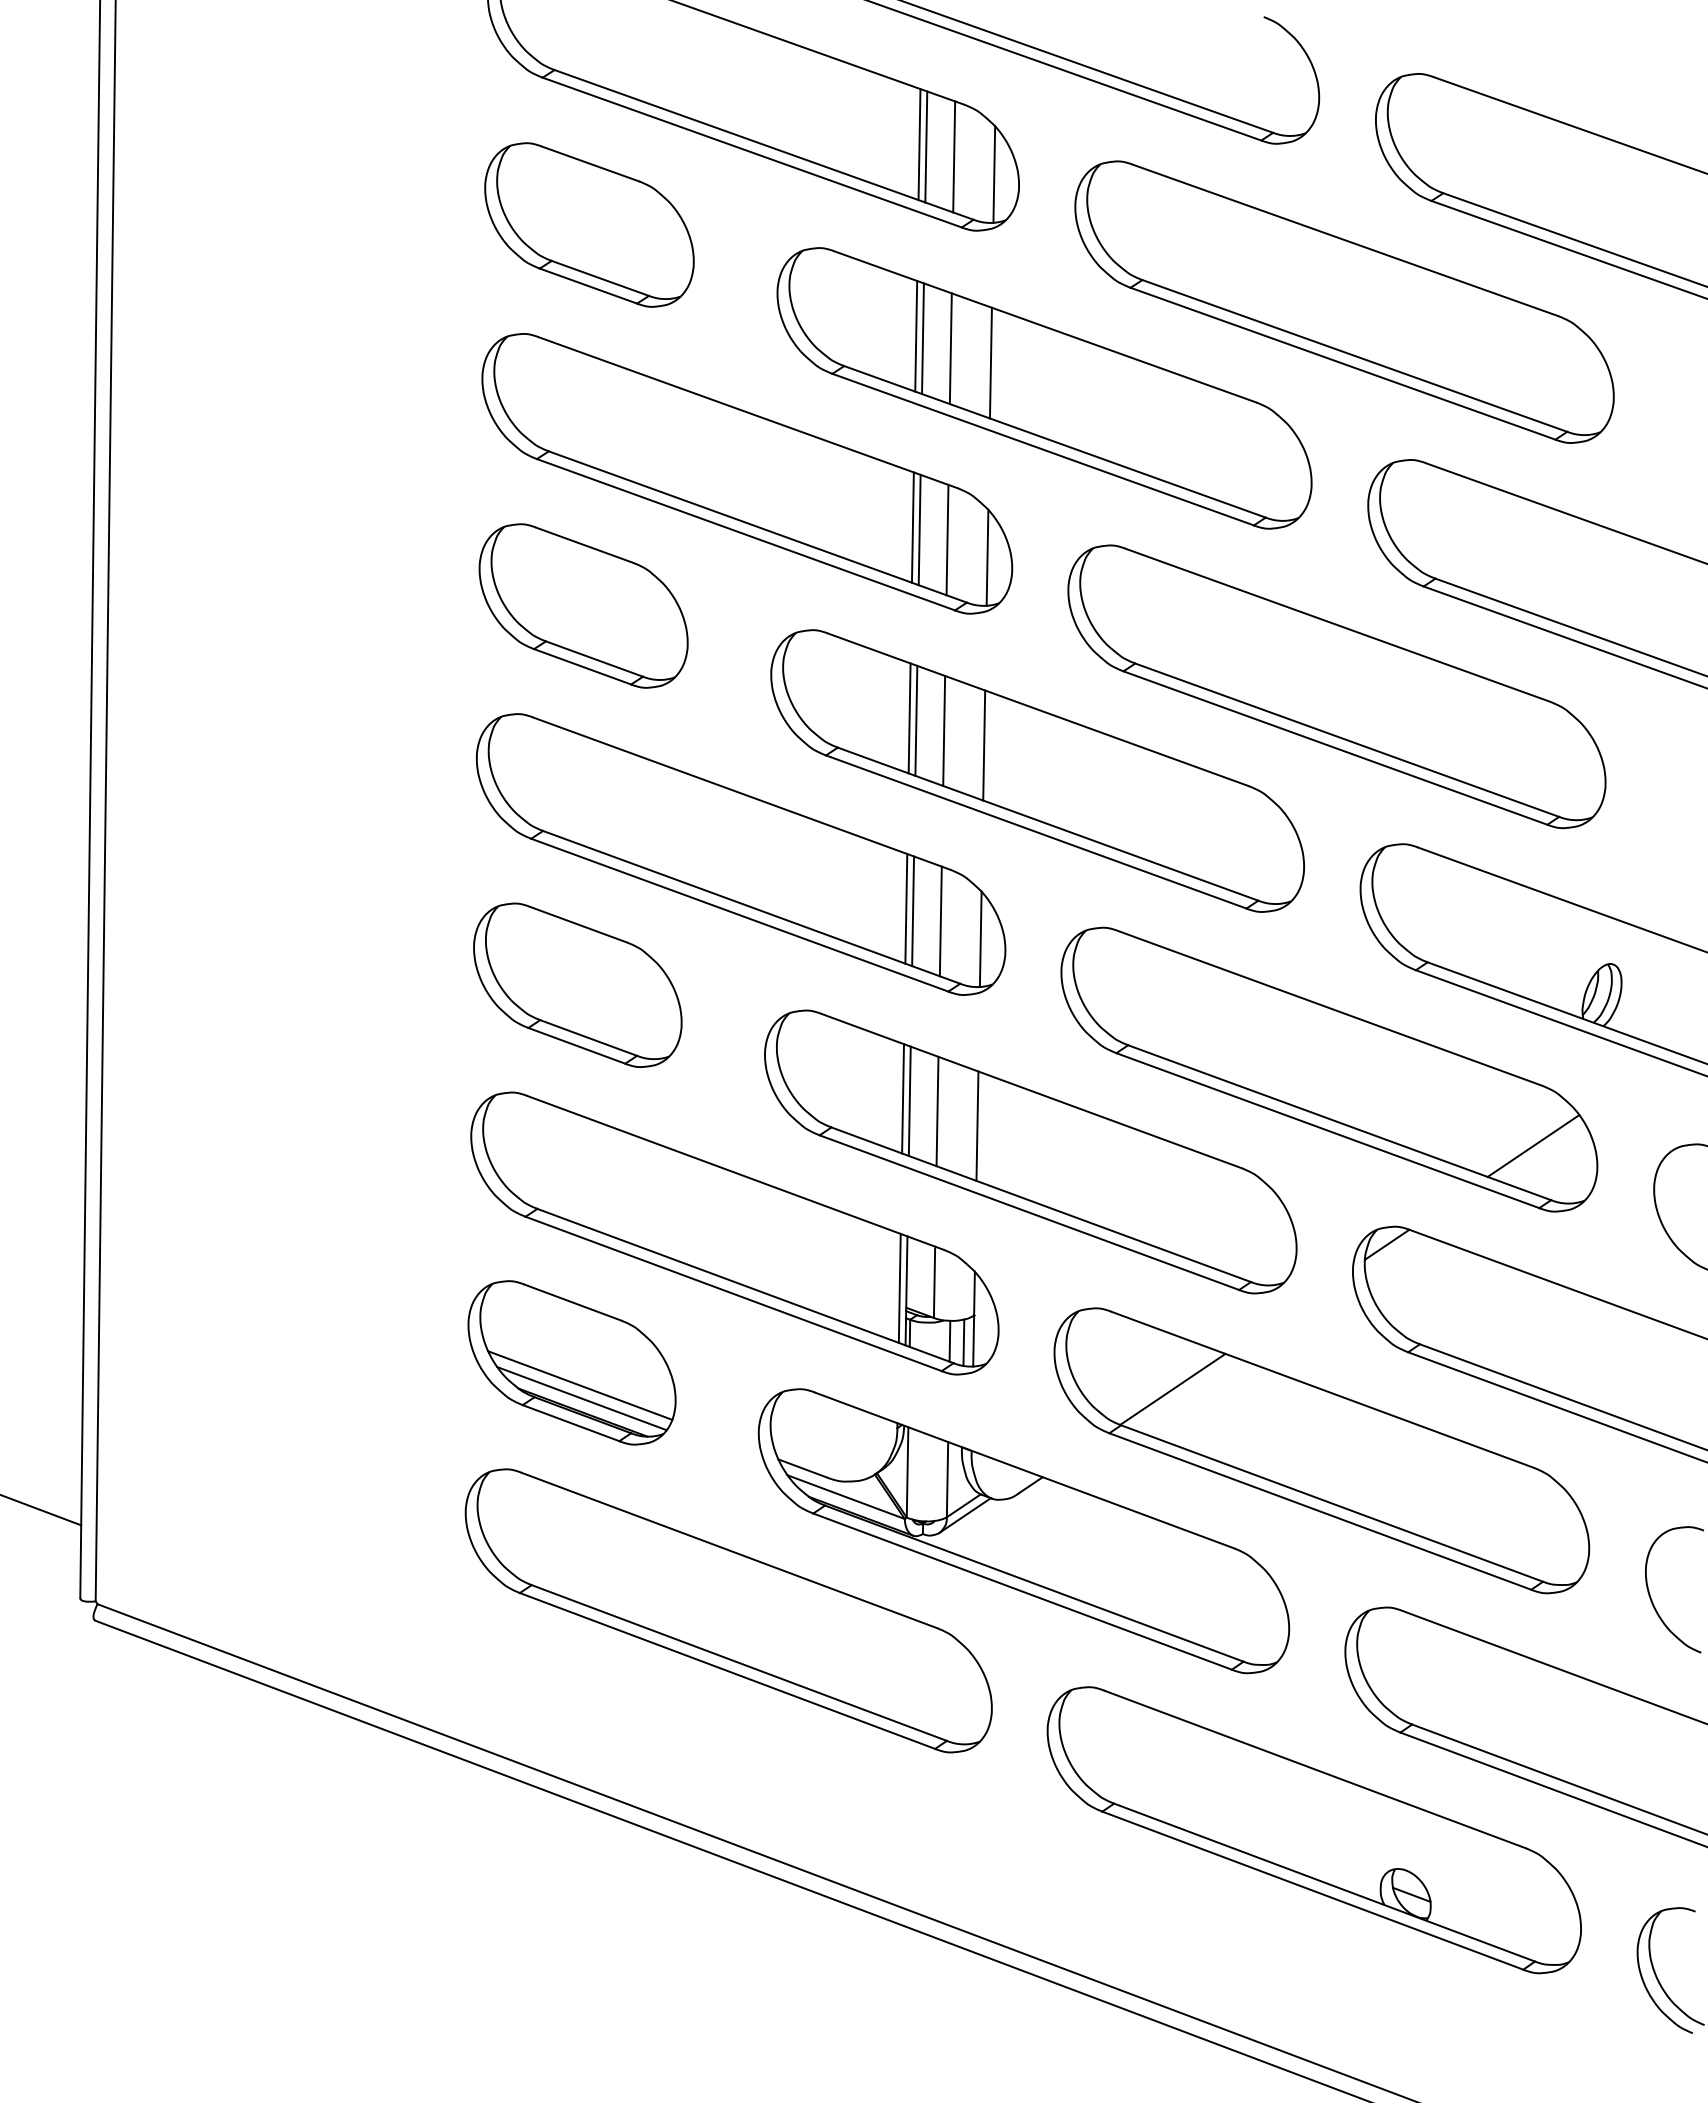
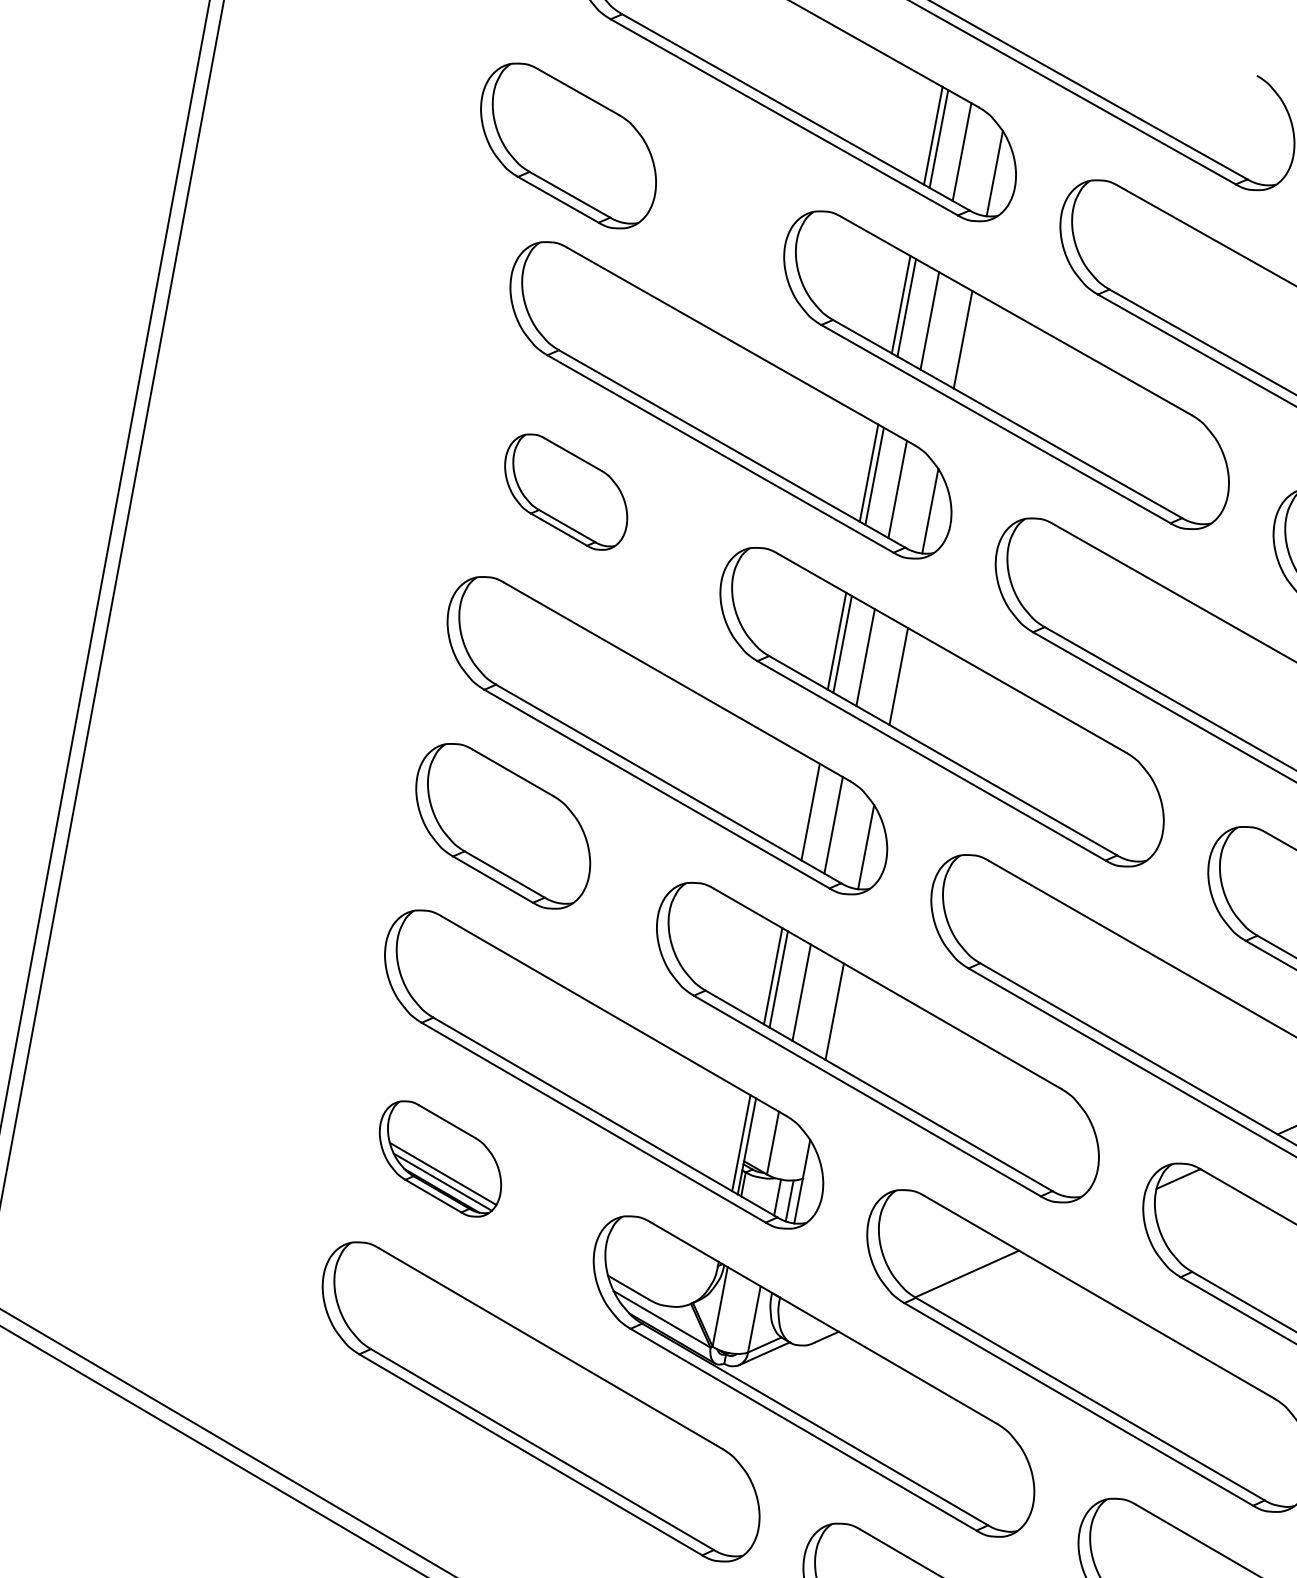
part: (589, 224) -> (568, 145), moved
part: (583, 605) -> (566, 491), size x0.7
line: (906, 908) -> (805, 808), removed
part: (571, 1362) -> (440, 1158), size x0.7

